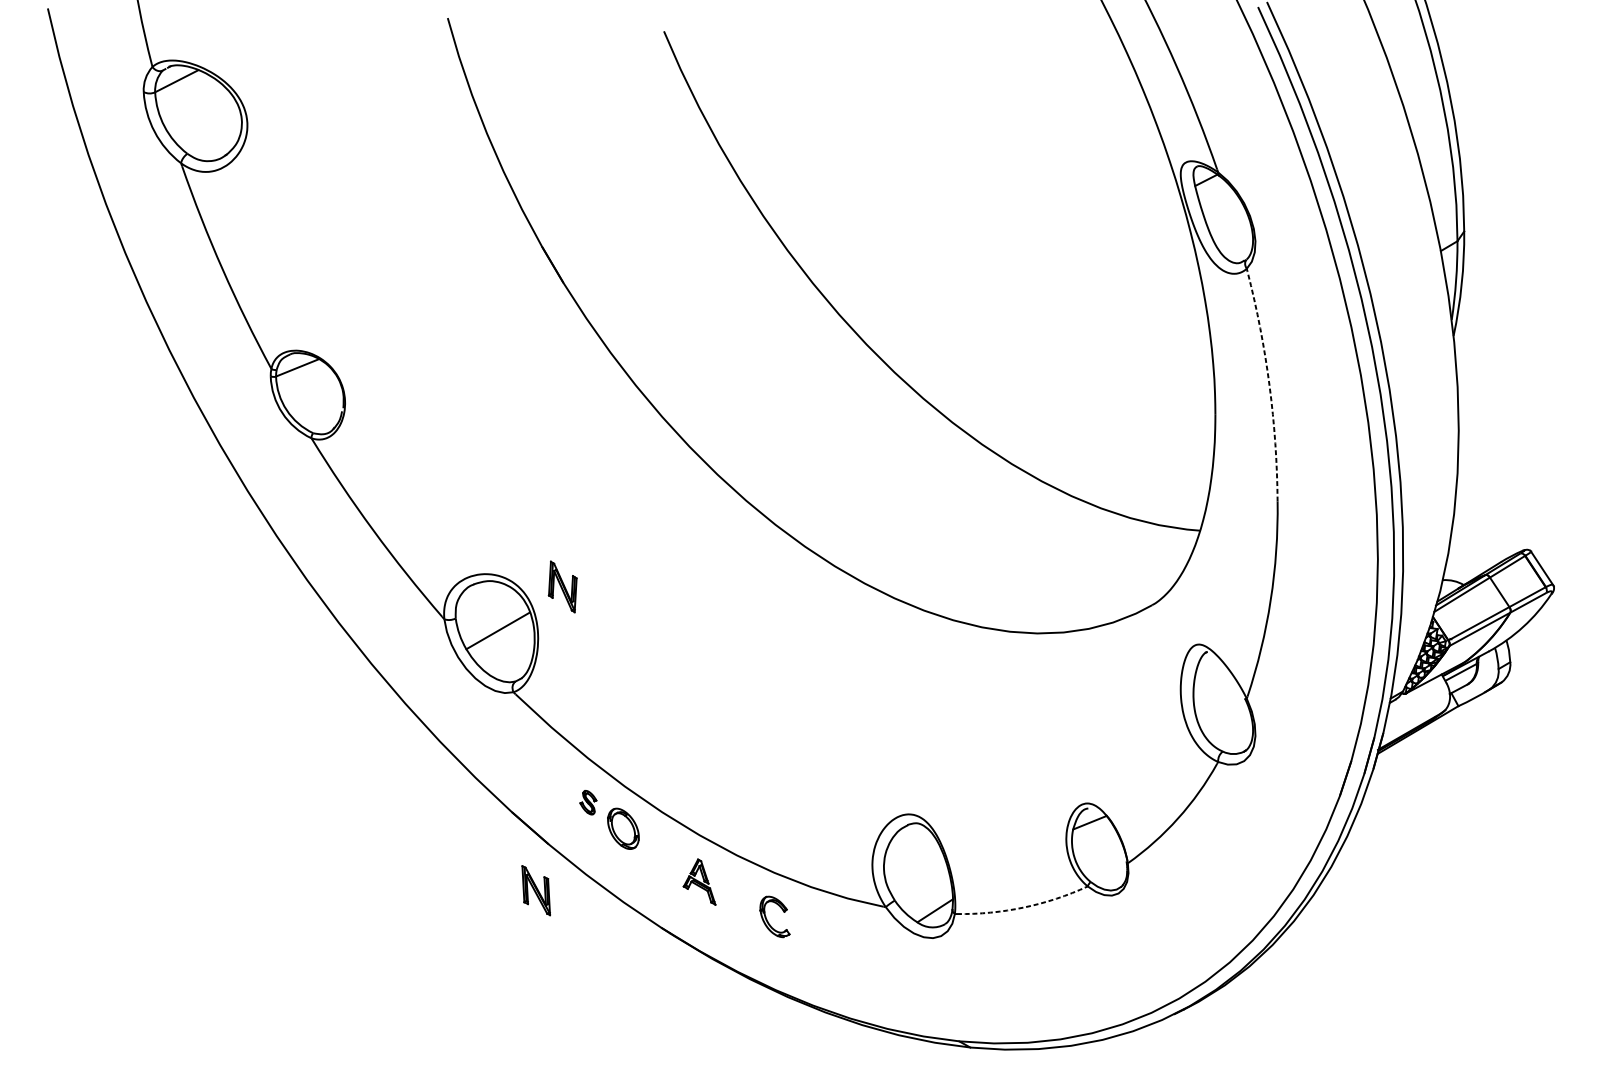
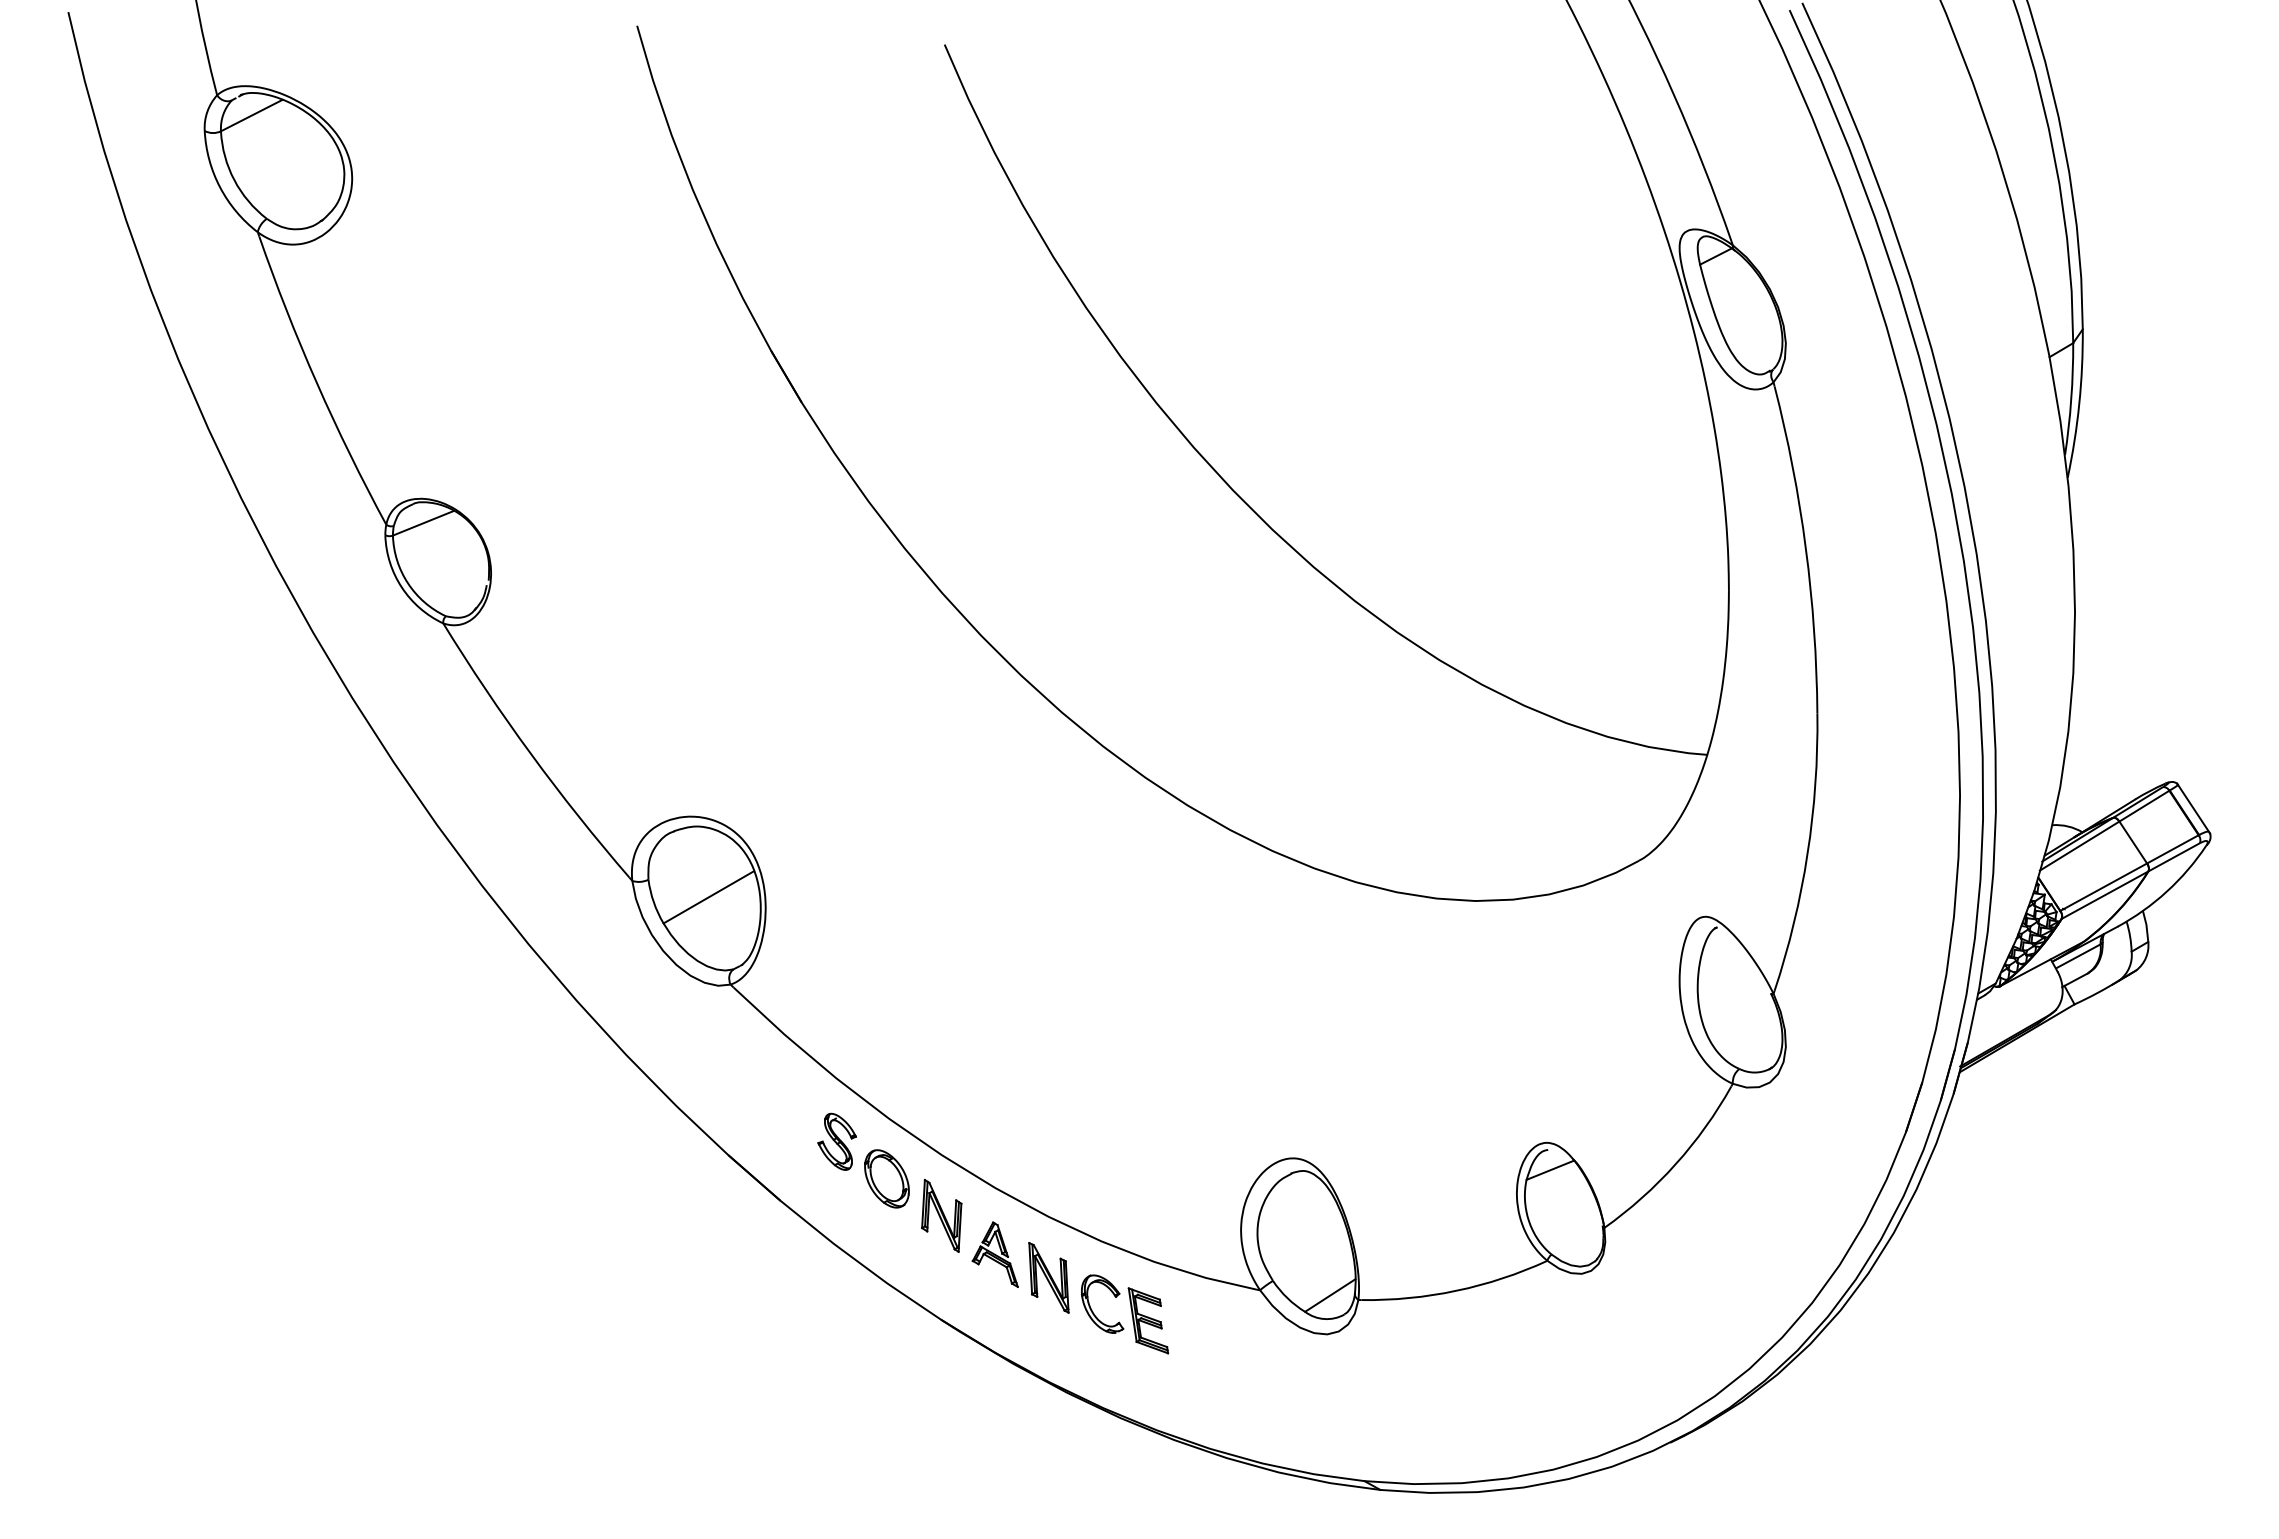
arc: (1269, 385) -> (1805, 548), dashed -> solid
part: (562, 586) -> (941, 1215), moved
part: (587, 802) -> (836, 1141), size x1.67
part: (535, 890) -> (1048, 1277), moved
arc: (1023, 907) -> (1456, 1290), dashed -> solid
part: (807, 928) -> (1148, 1320), added

